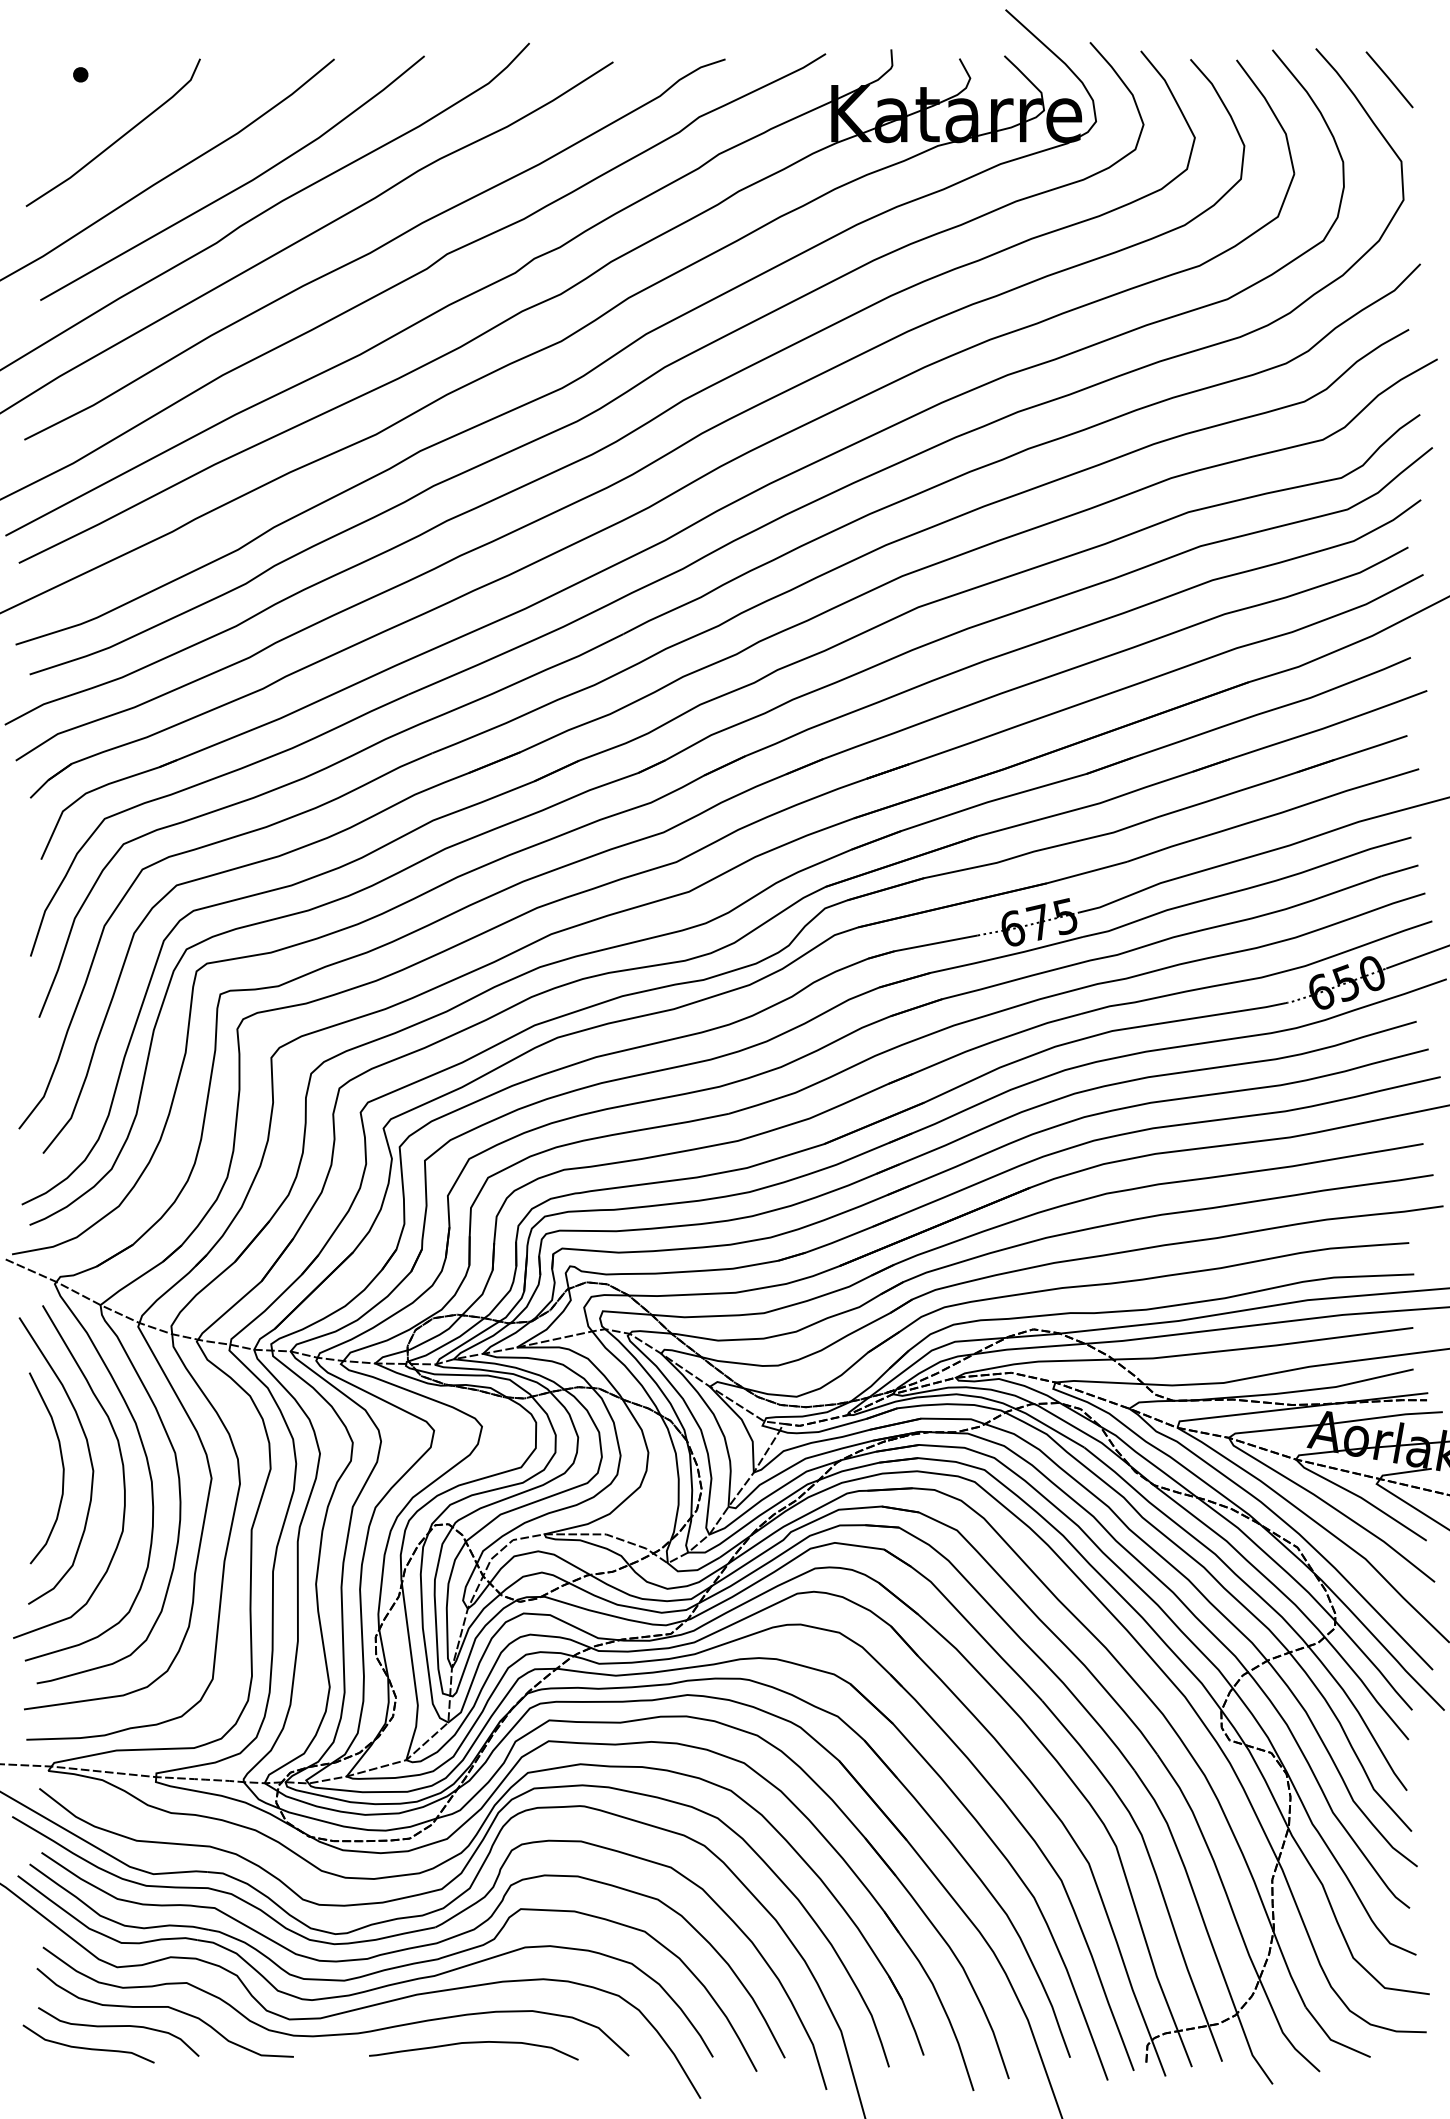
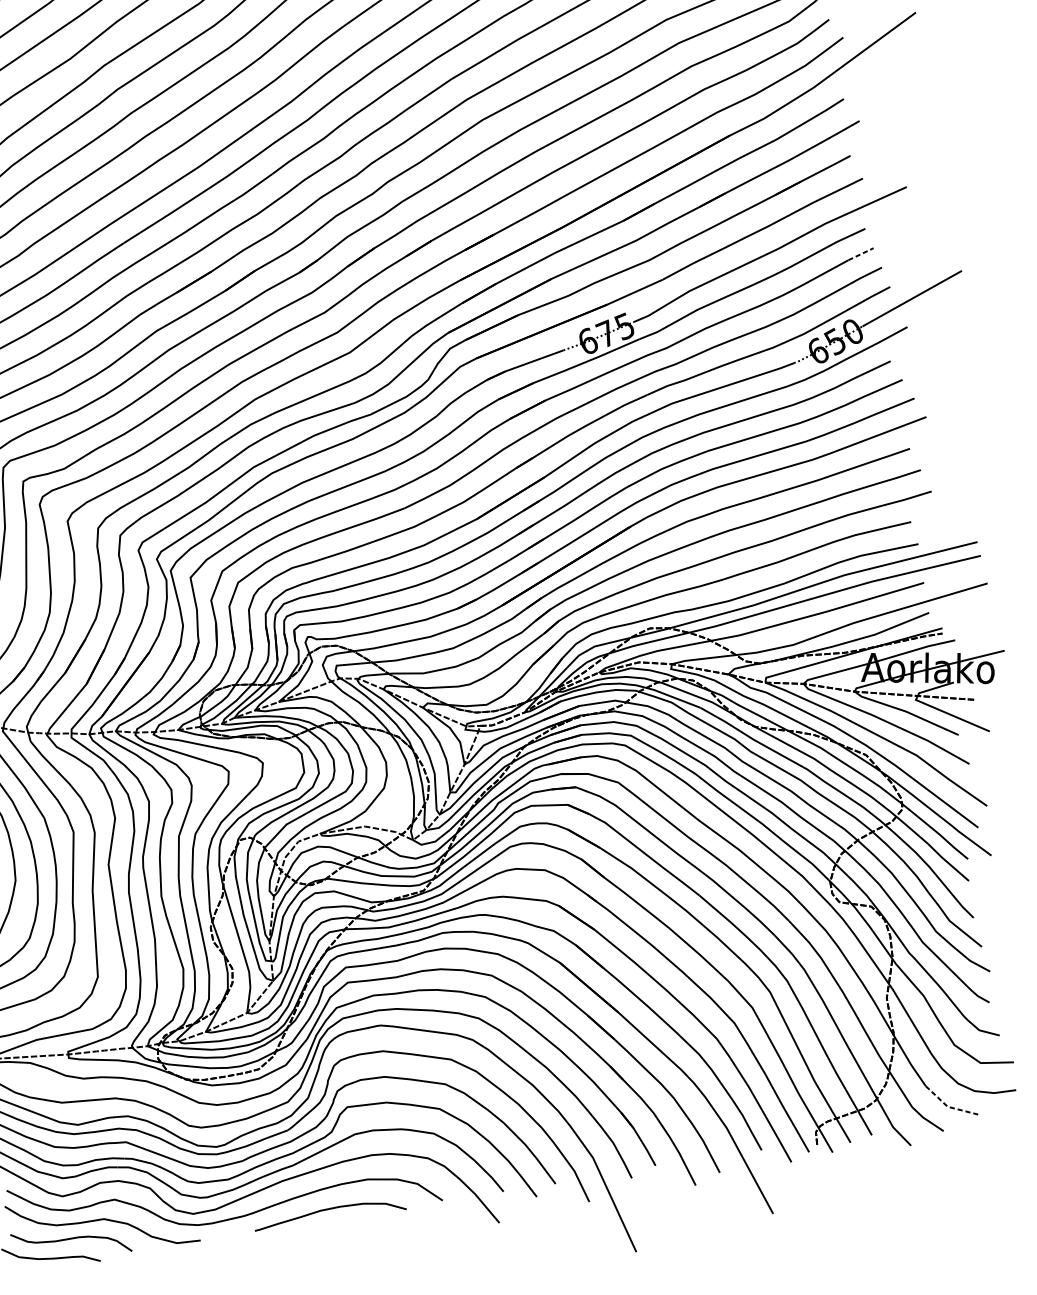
line: (1400, 870) -> (861, 253), solid -> dashed
line: (1331, 2040) -> (948, 1107), solid -> dashed

